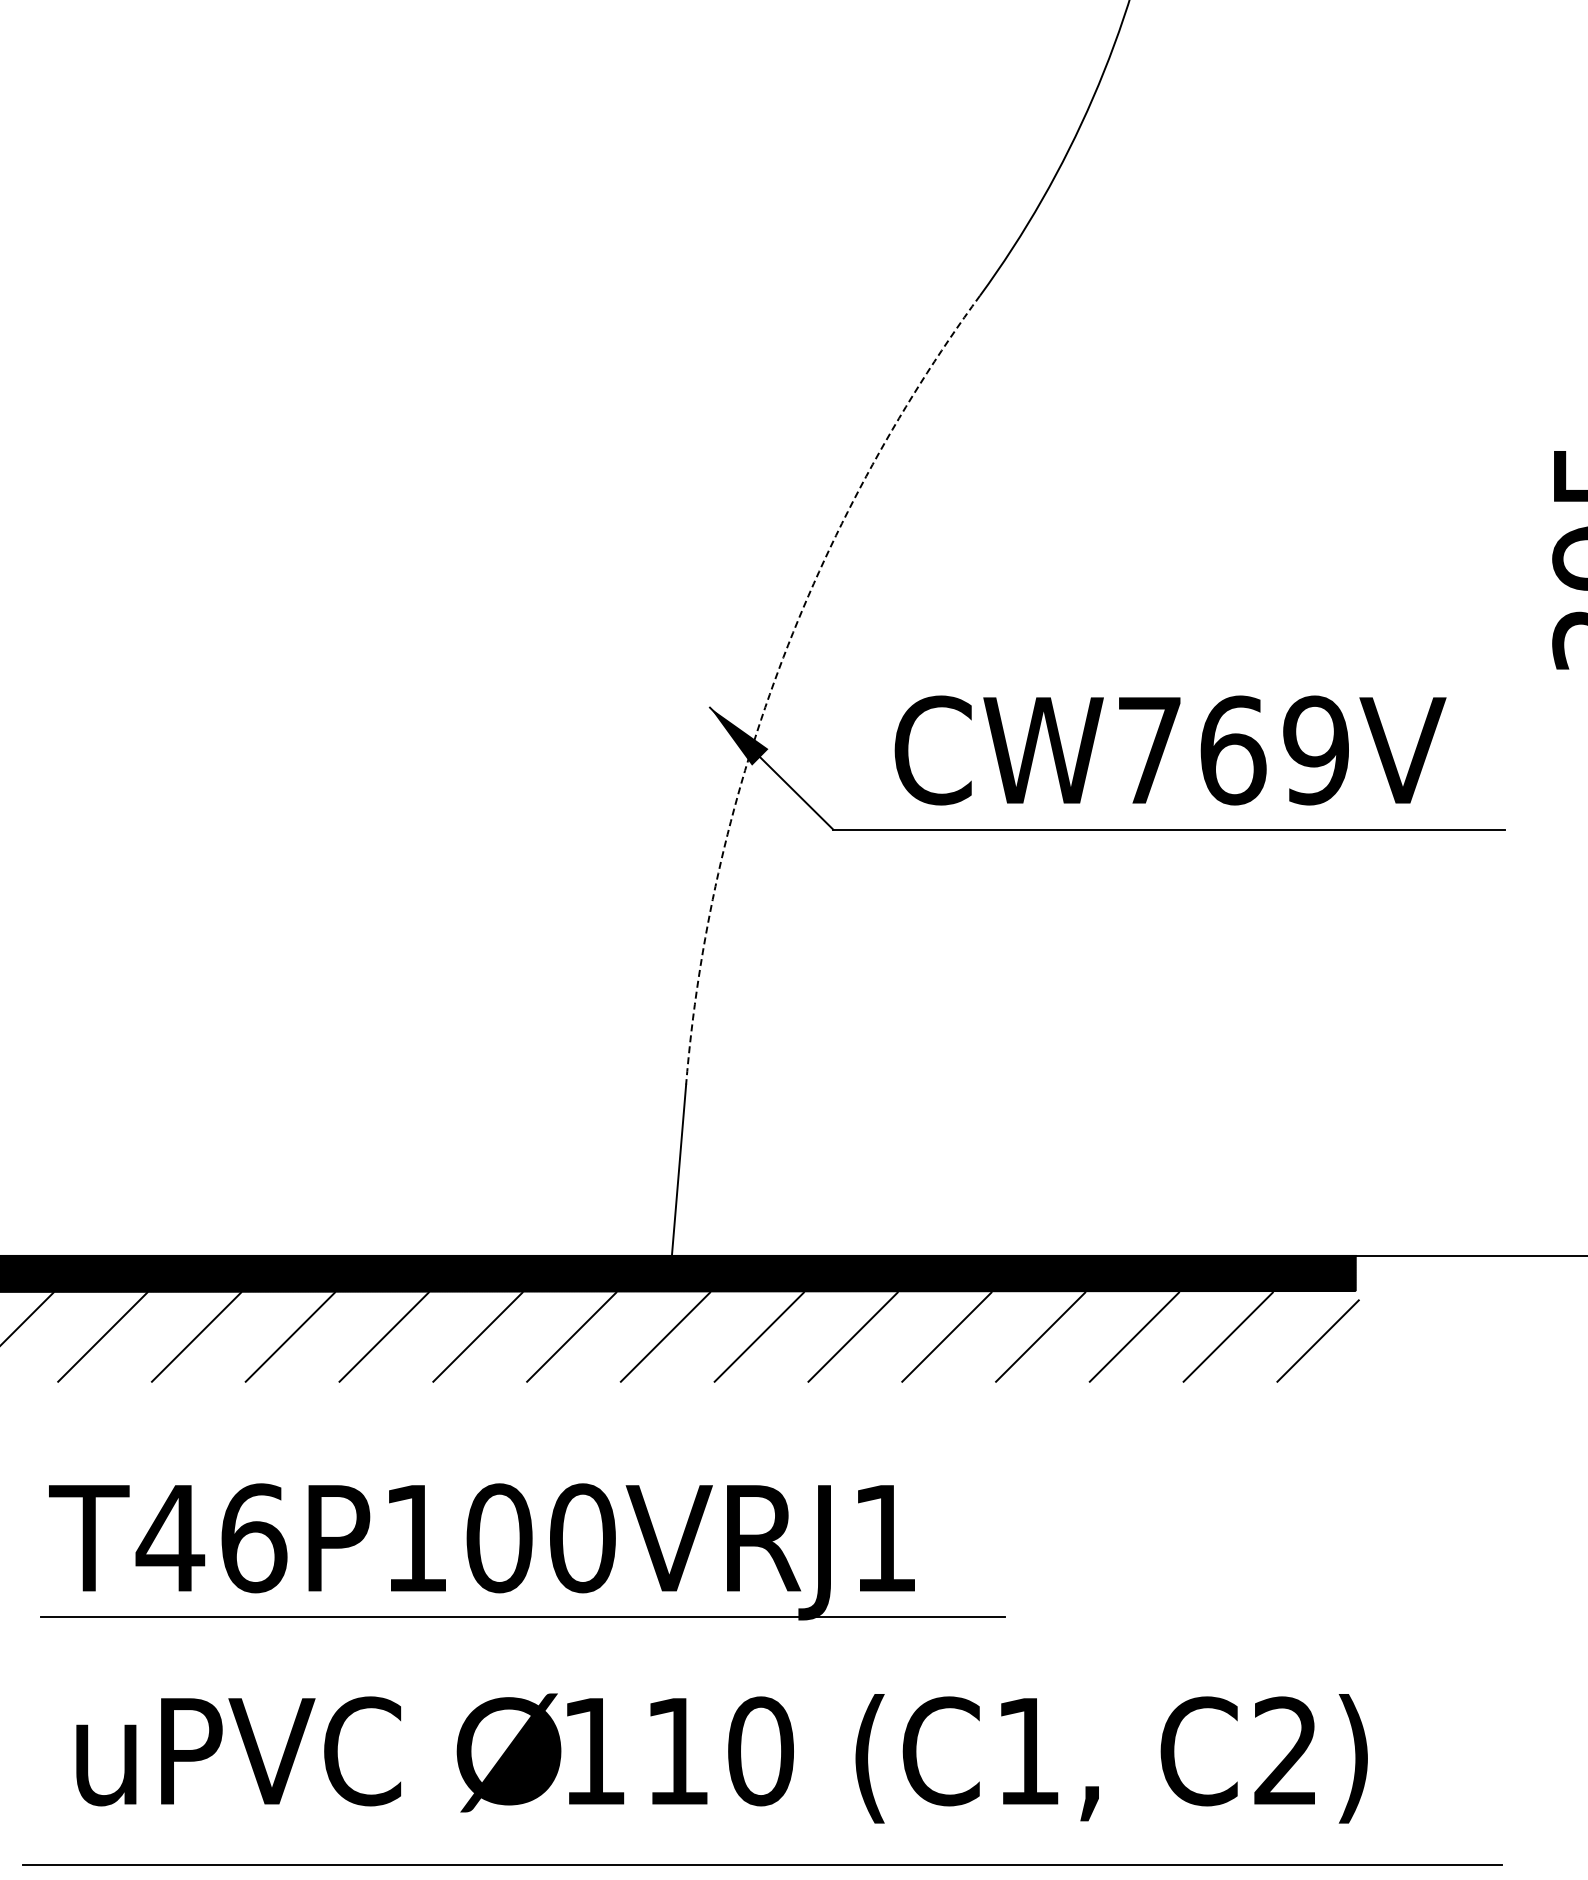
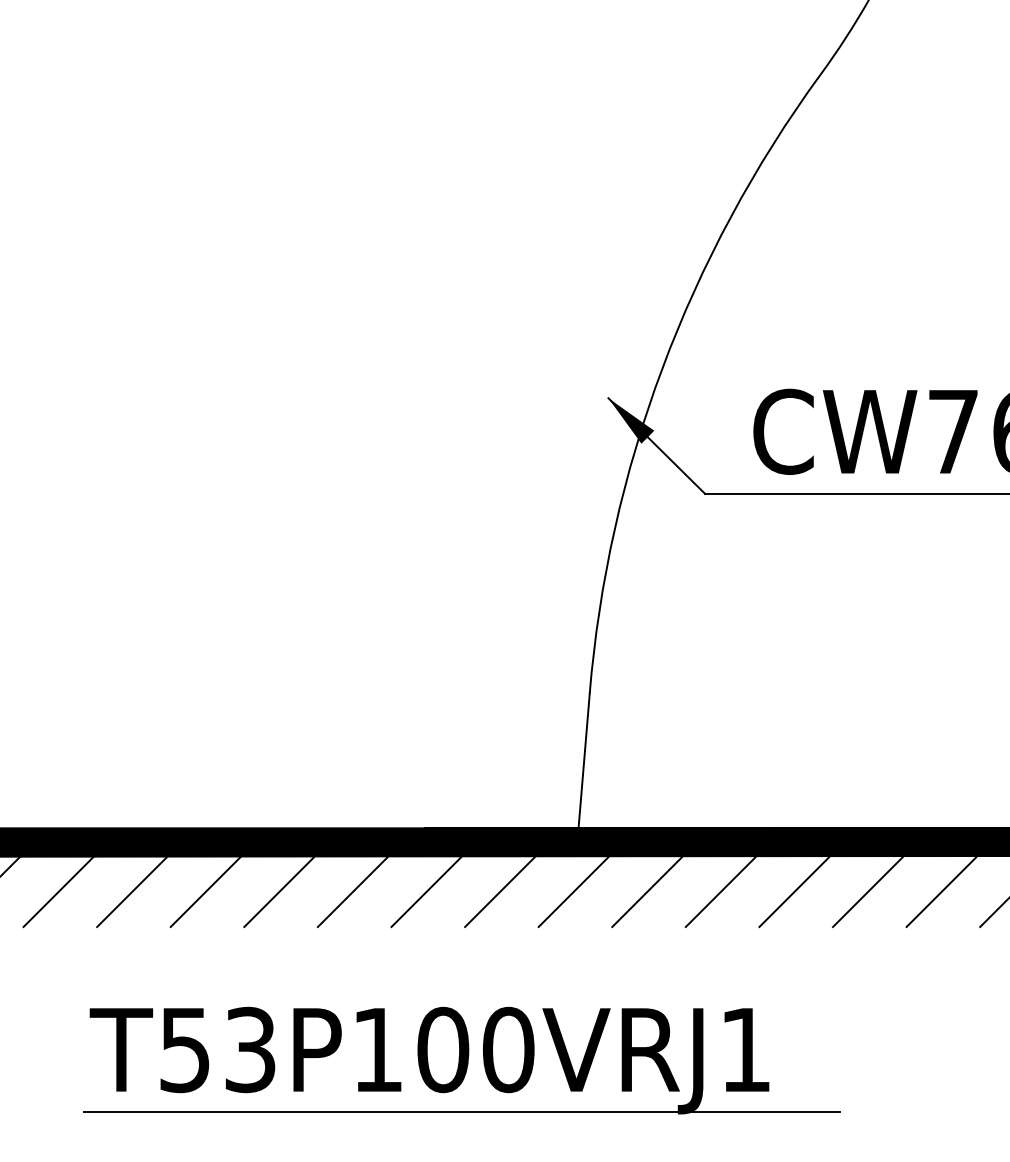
arc: (778, 669) -> (662, 368), dashed -> solid
text: (211, 1538) -> (217, 1050), T46P100VRJ1 -> T53P100VRJ1

